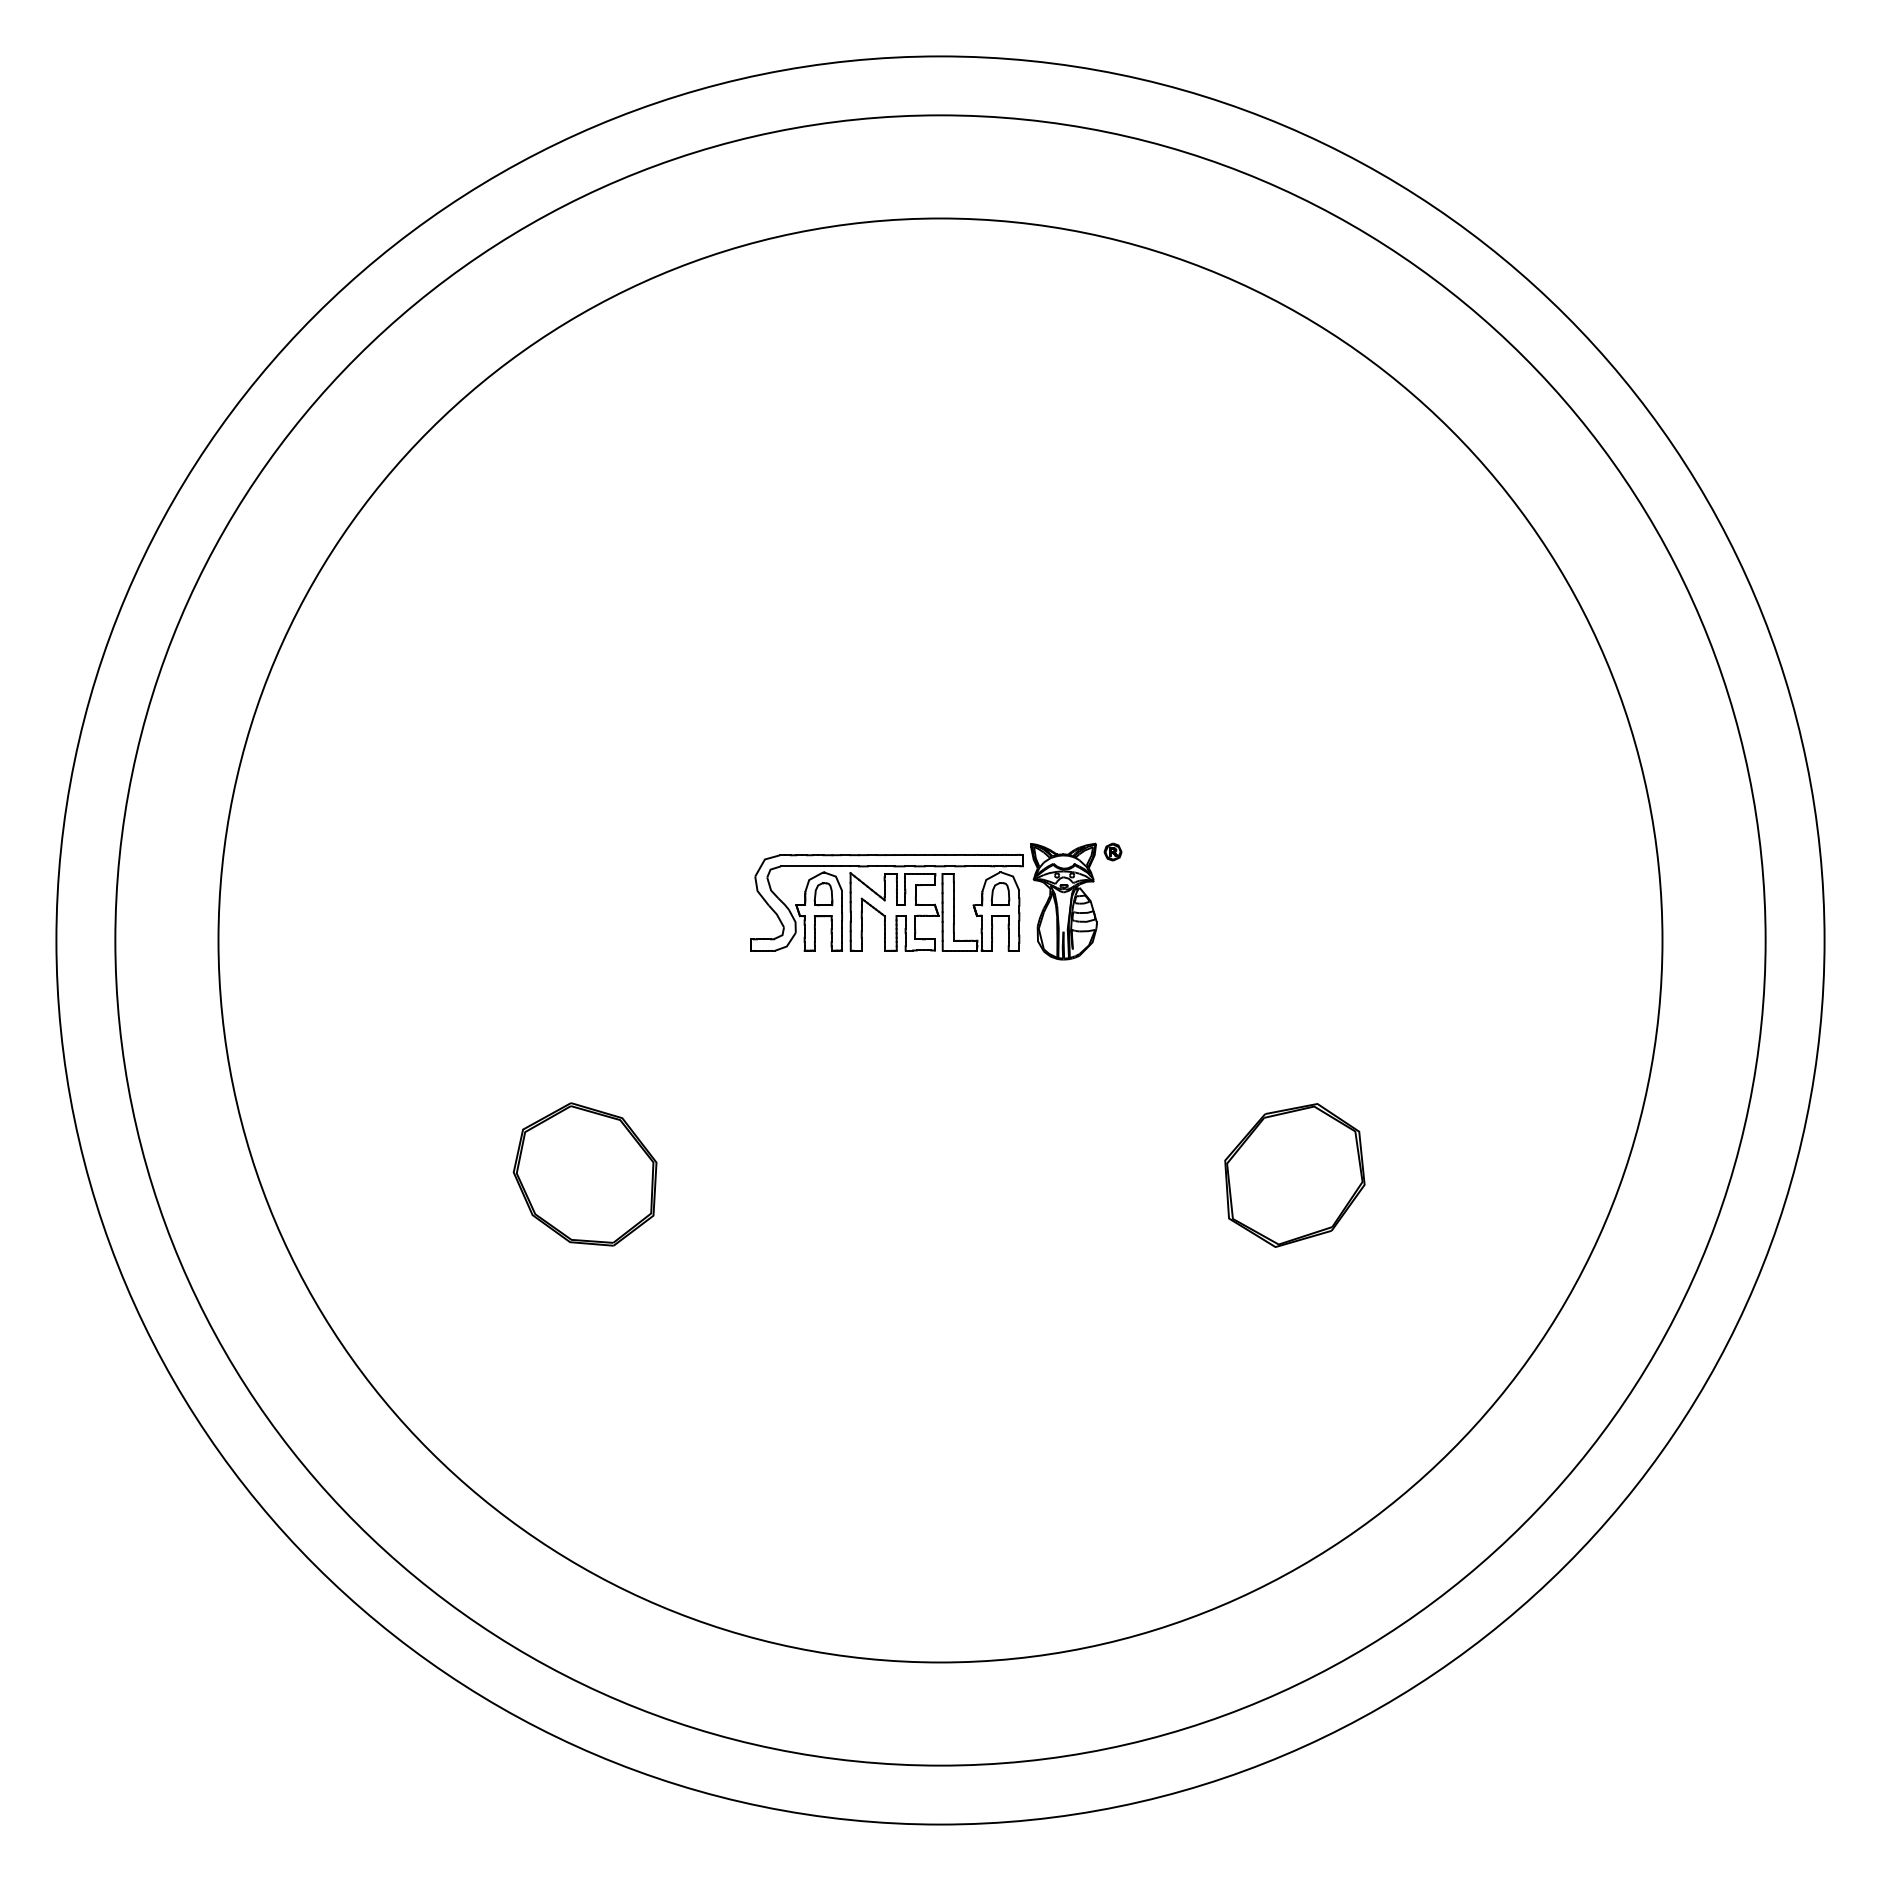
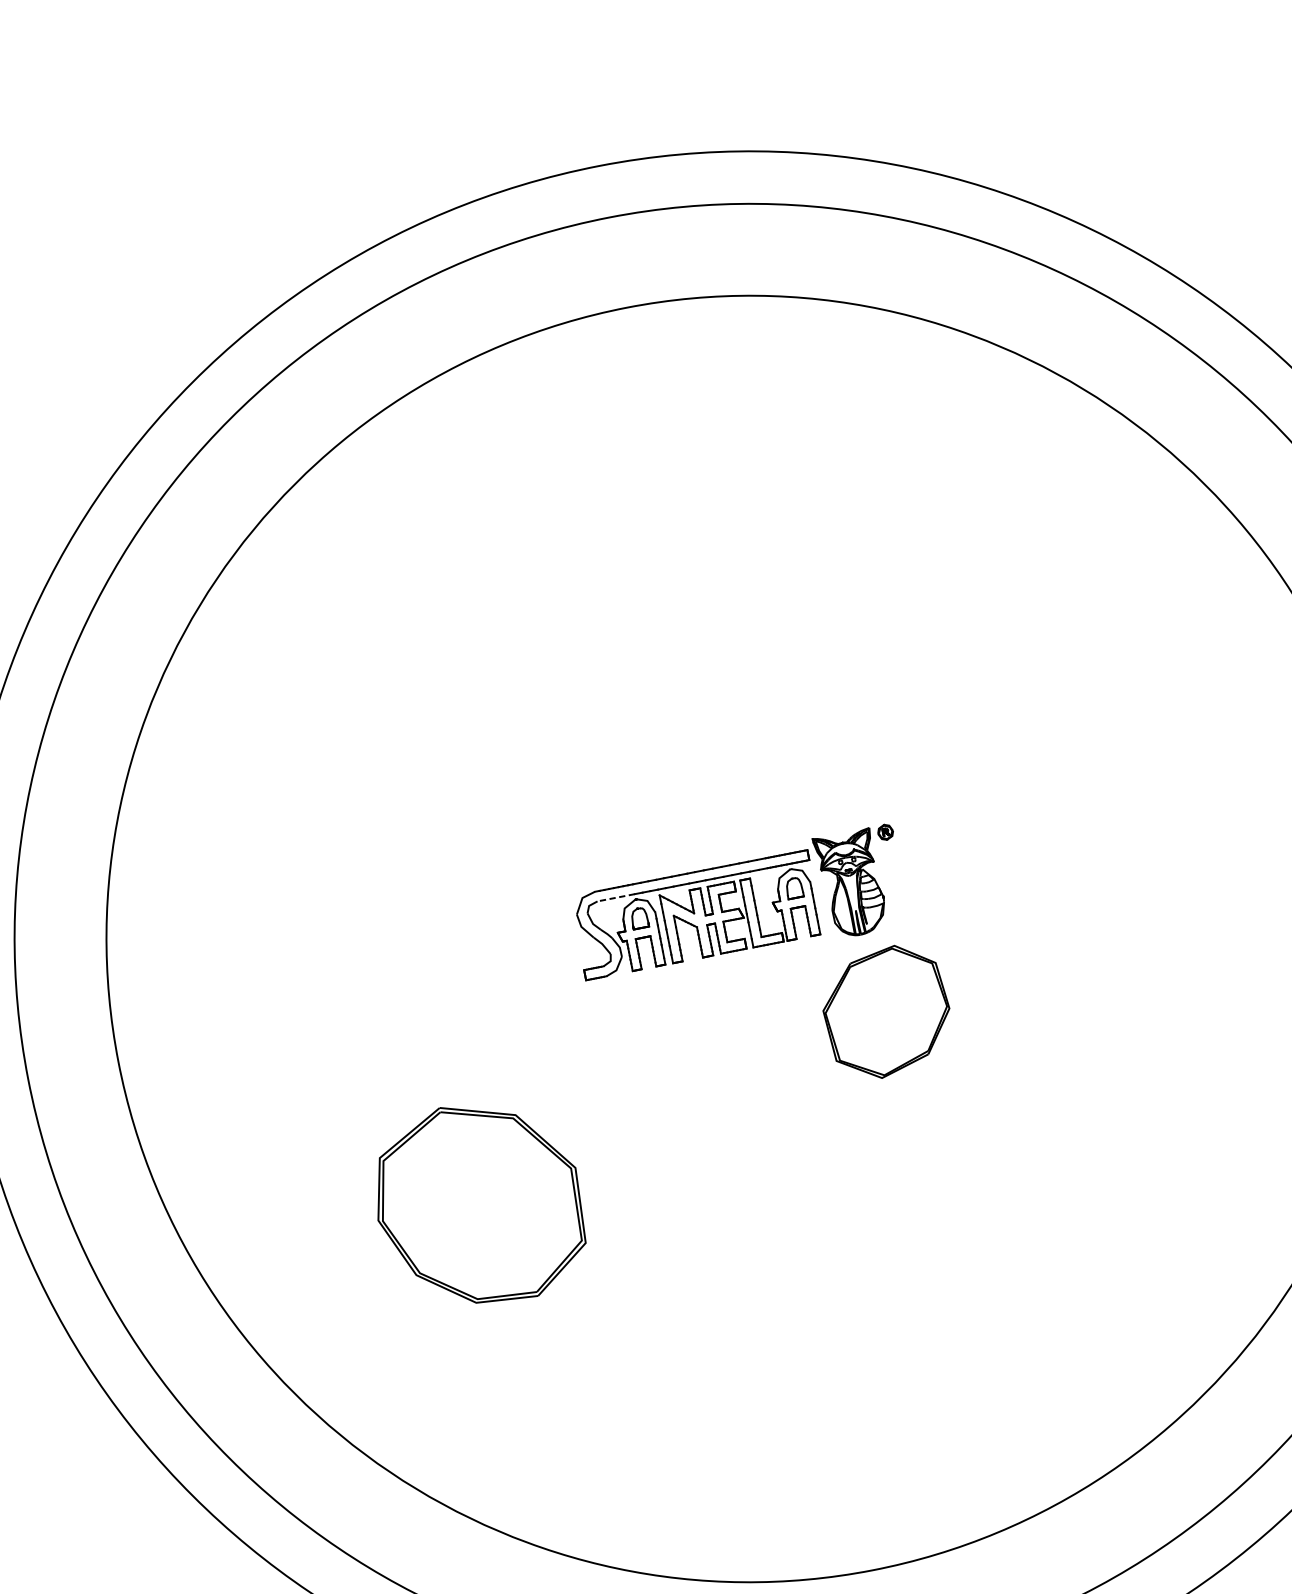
line: (801, 866) -> (615, 897), solid -> dashed
part: (584, 1174) -> (478, 1204), size x1.6
part: (1294, 1175) -> (886, 1012), moved

